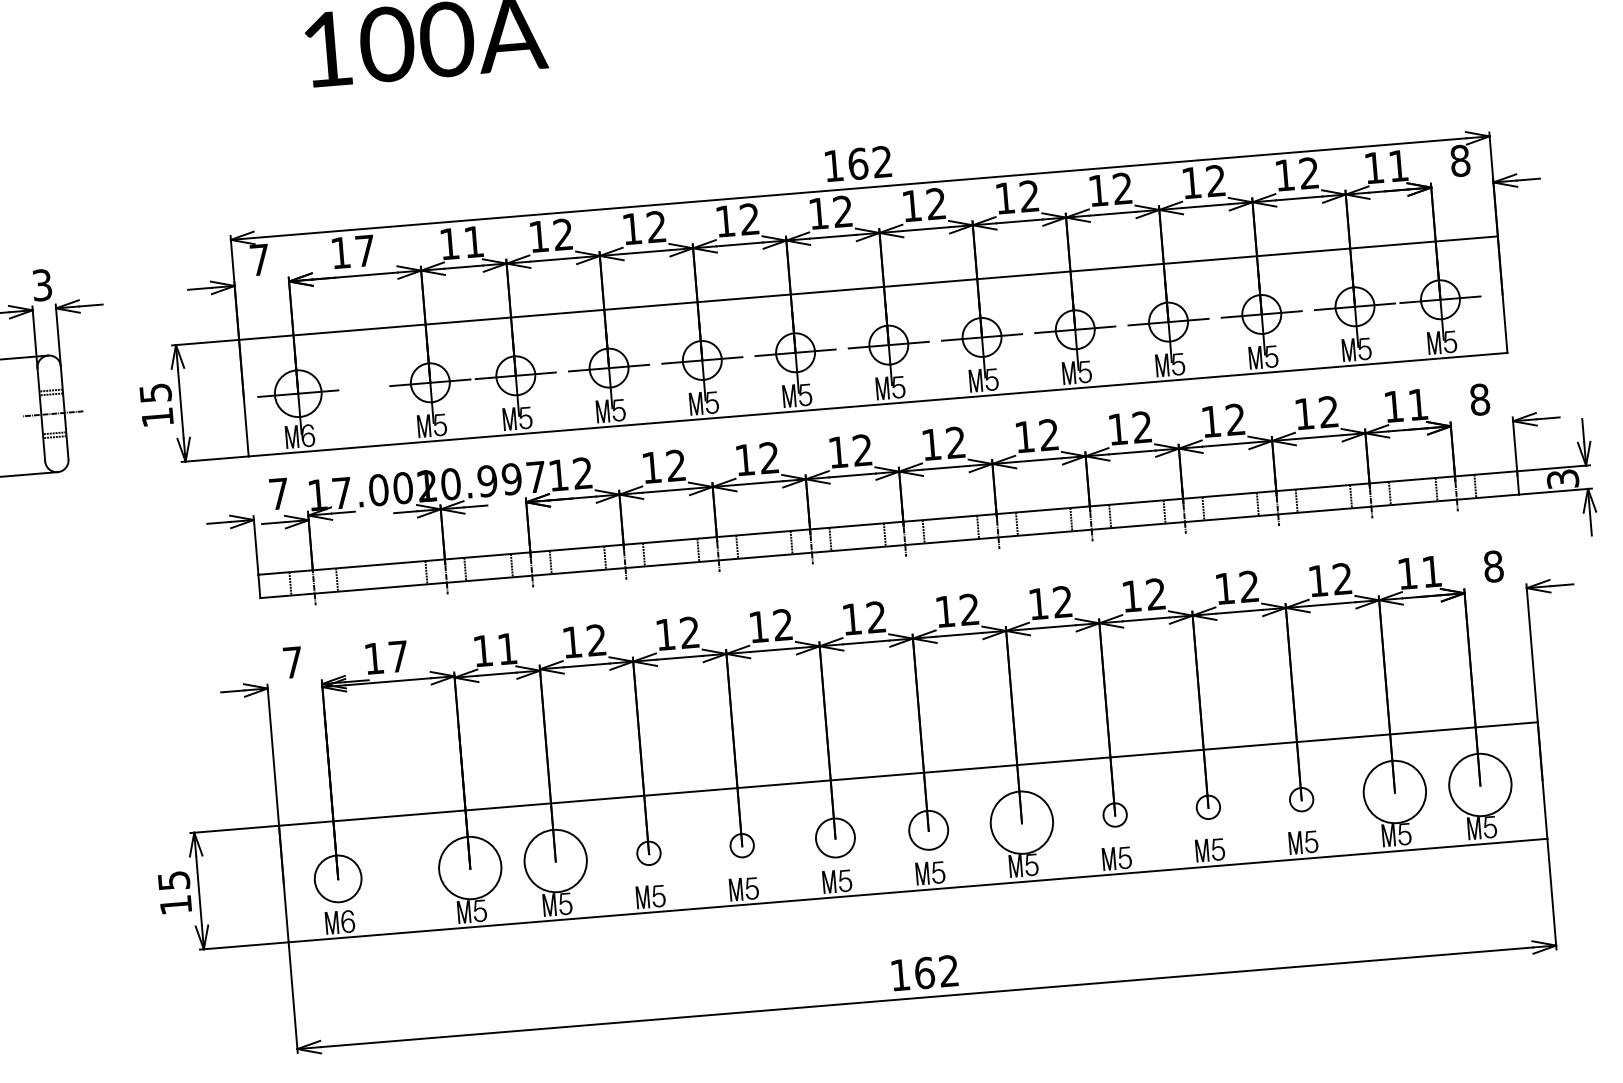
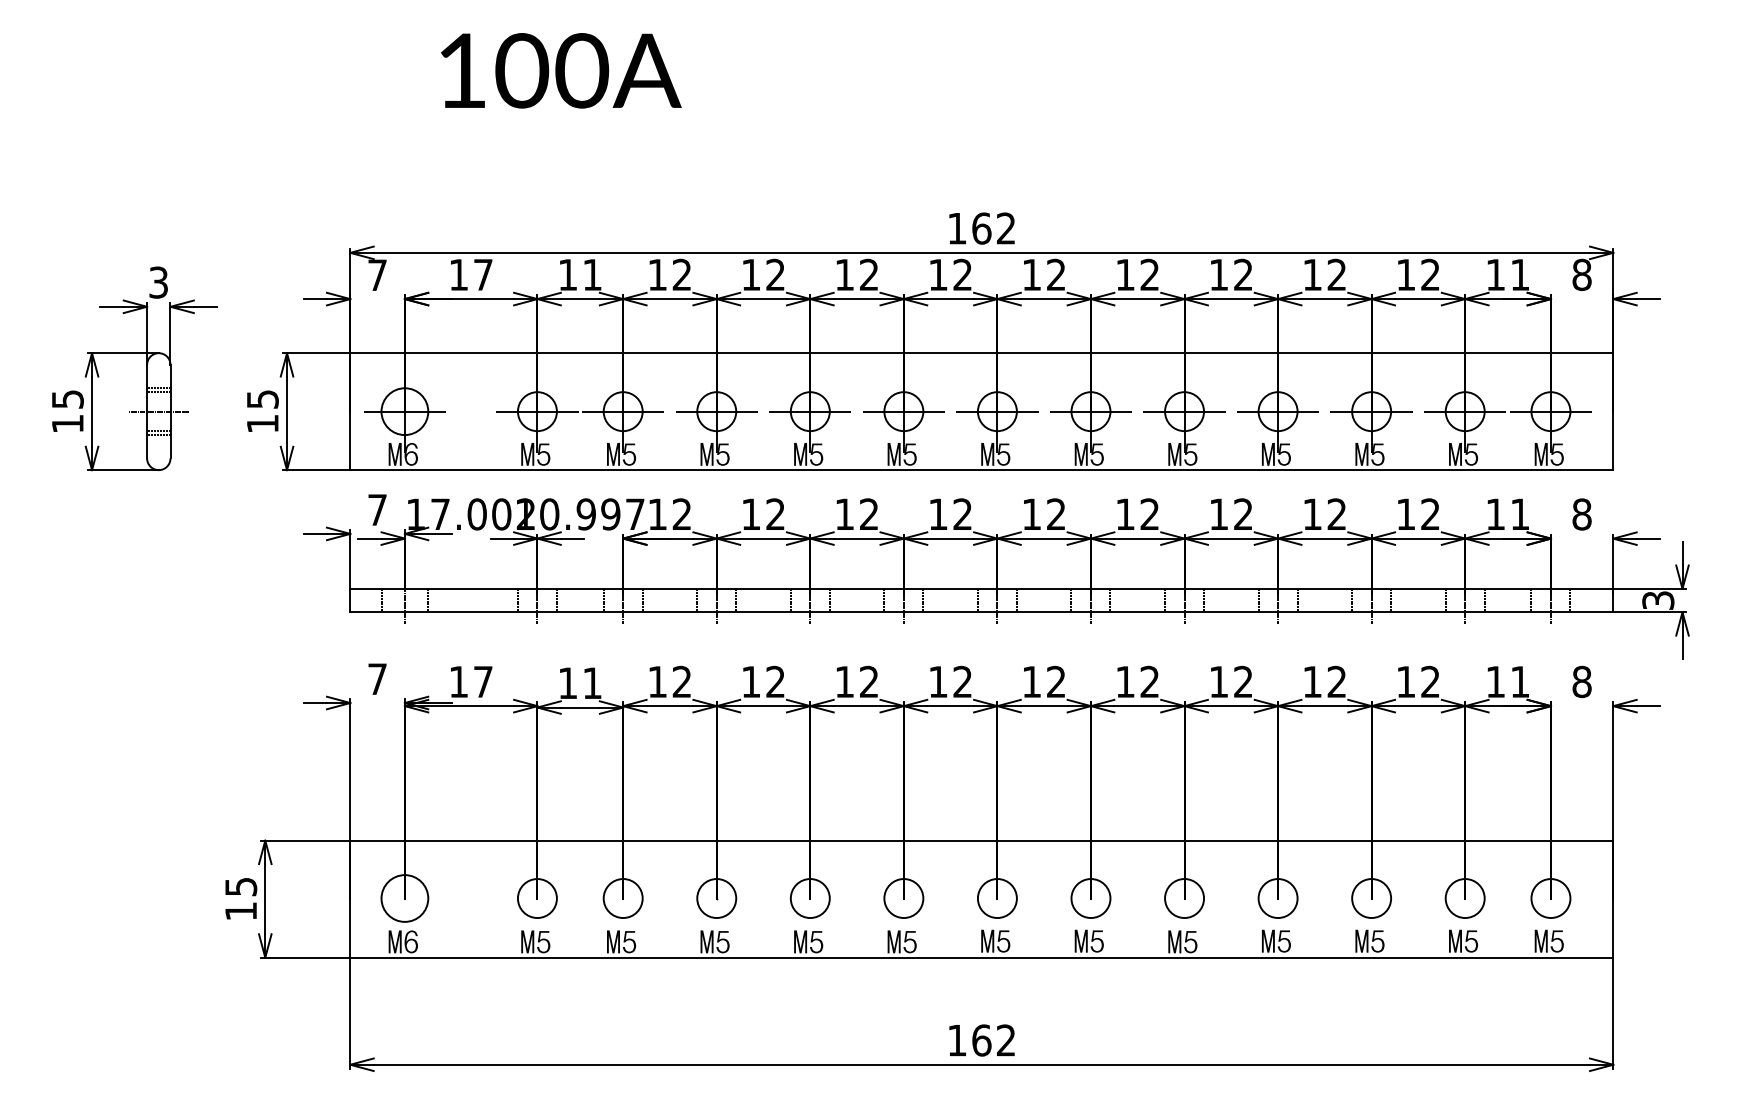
circle: (1479, 785) -> (1550, 898), size x0.62
circle: (1394, 792) -> (1464, 898), size x0.62
circle: (1301, 799) -> (1371, 898), size x1.67
circle: (1207, 807) -> (1277, 898), size x1.67
circle: (1115, 815) -> (1184, 898), size x1.67
circle: (1021, 822) -> (1090, 898), size x0.62
circle: (741, 845) -> (809, 898), size x1.67
circle: (648, 853) -> (716, 898), size x1.67
circle: (555, 861) -> (622, 898), size x0.62
circle: (469, 868) -> (536, 898), size x0.62

